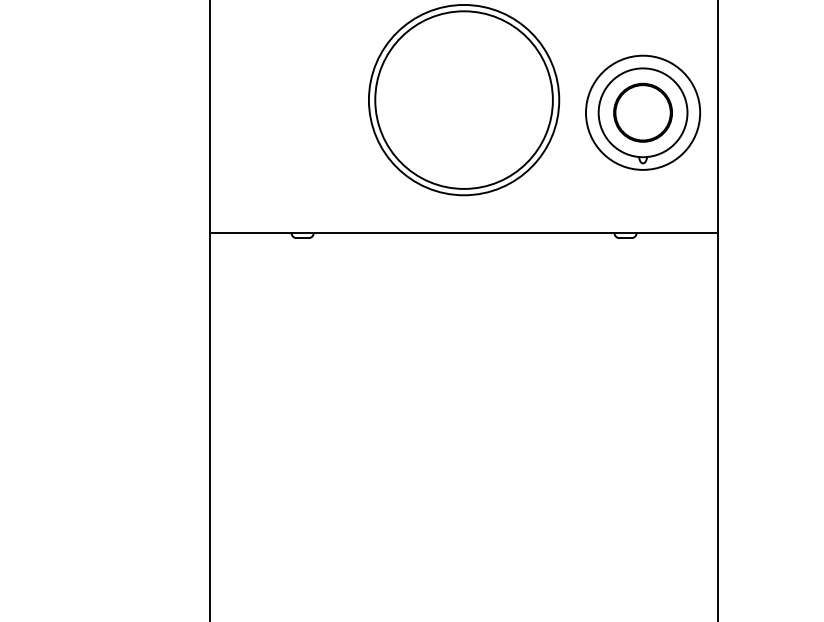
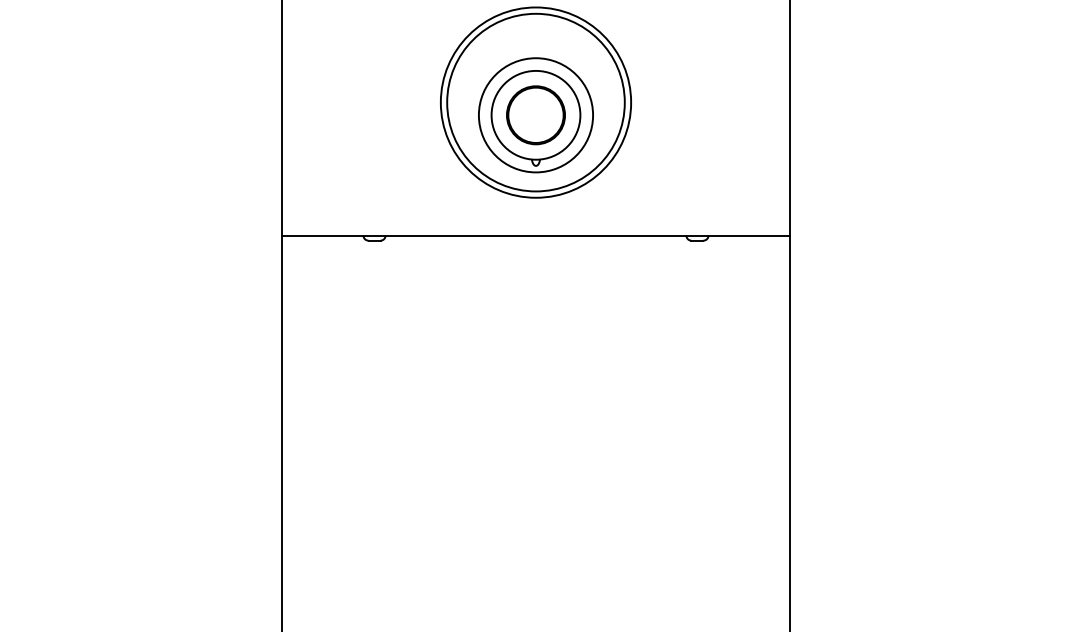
part: (642, 113) -> (535, 115), moved

